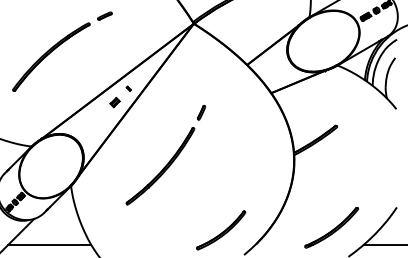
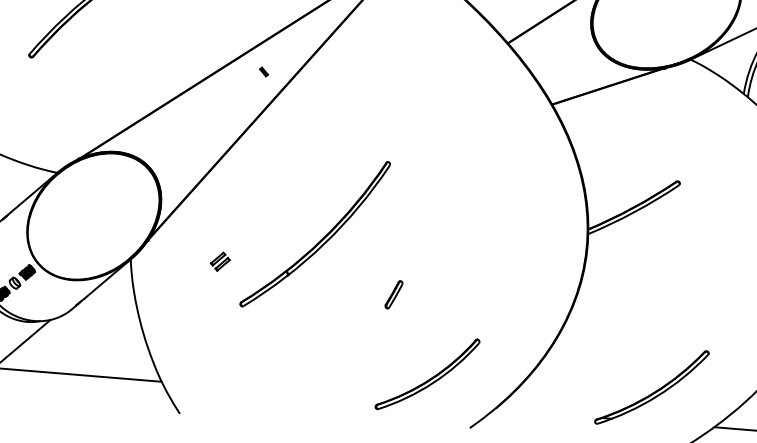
part: (114, 102) -> (219, 261), moved
part: (201, 112) -> (393, 294), moved

